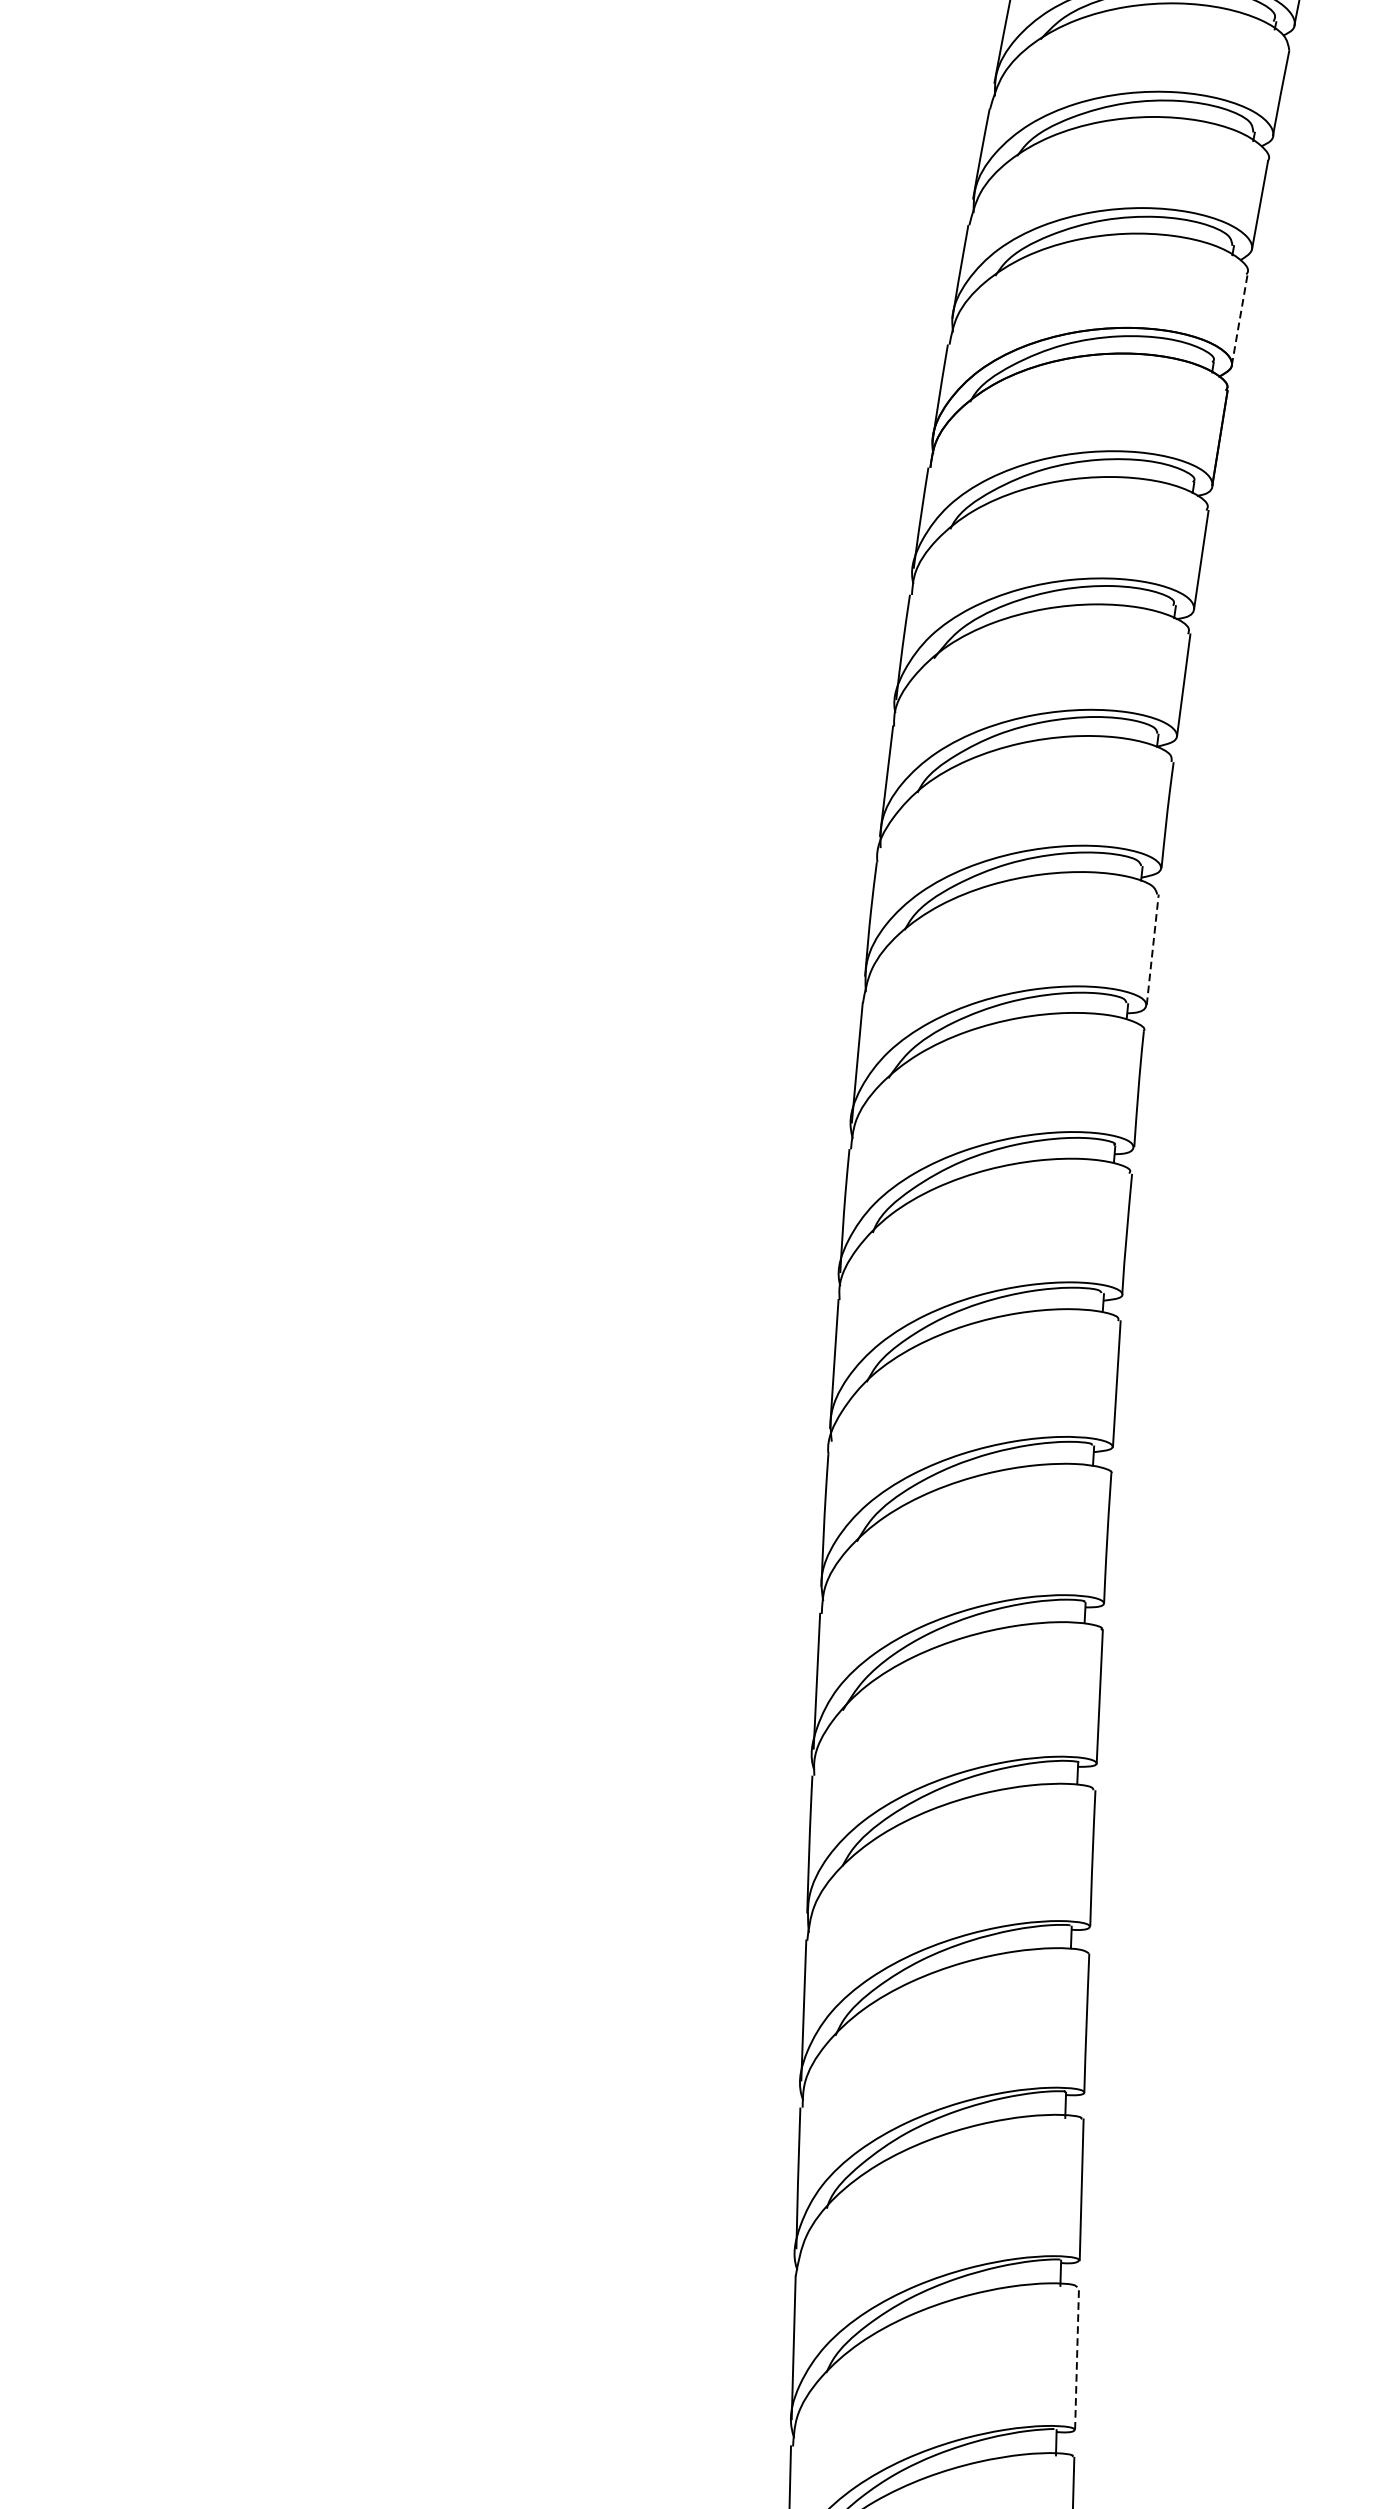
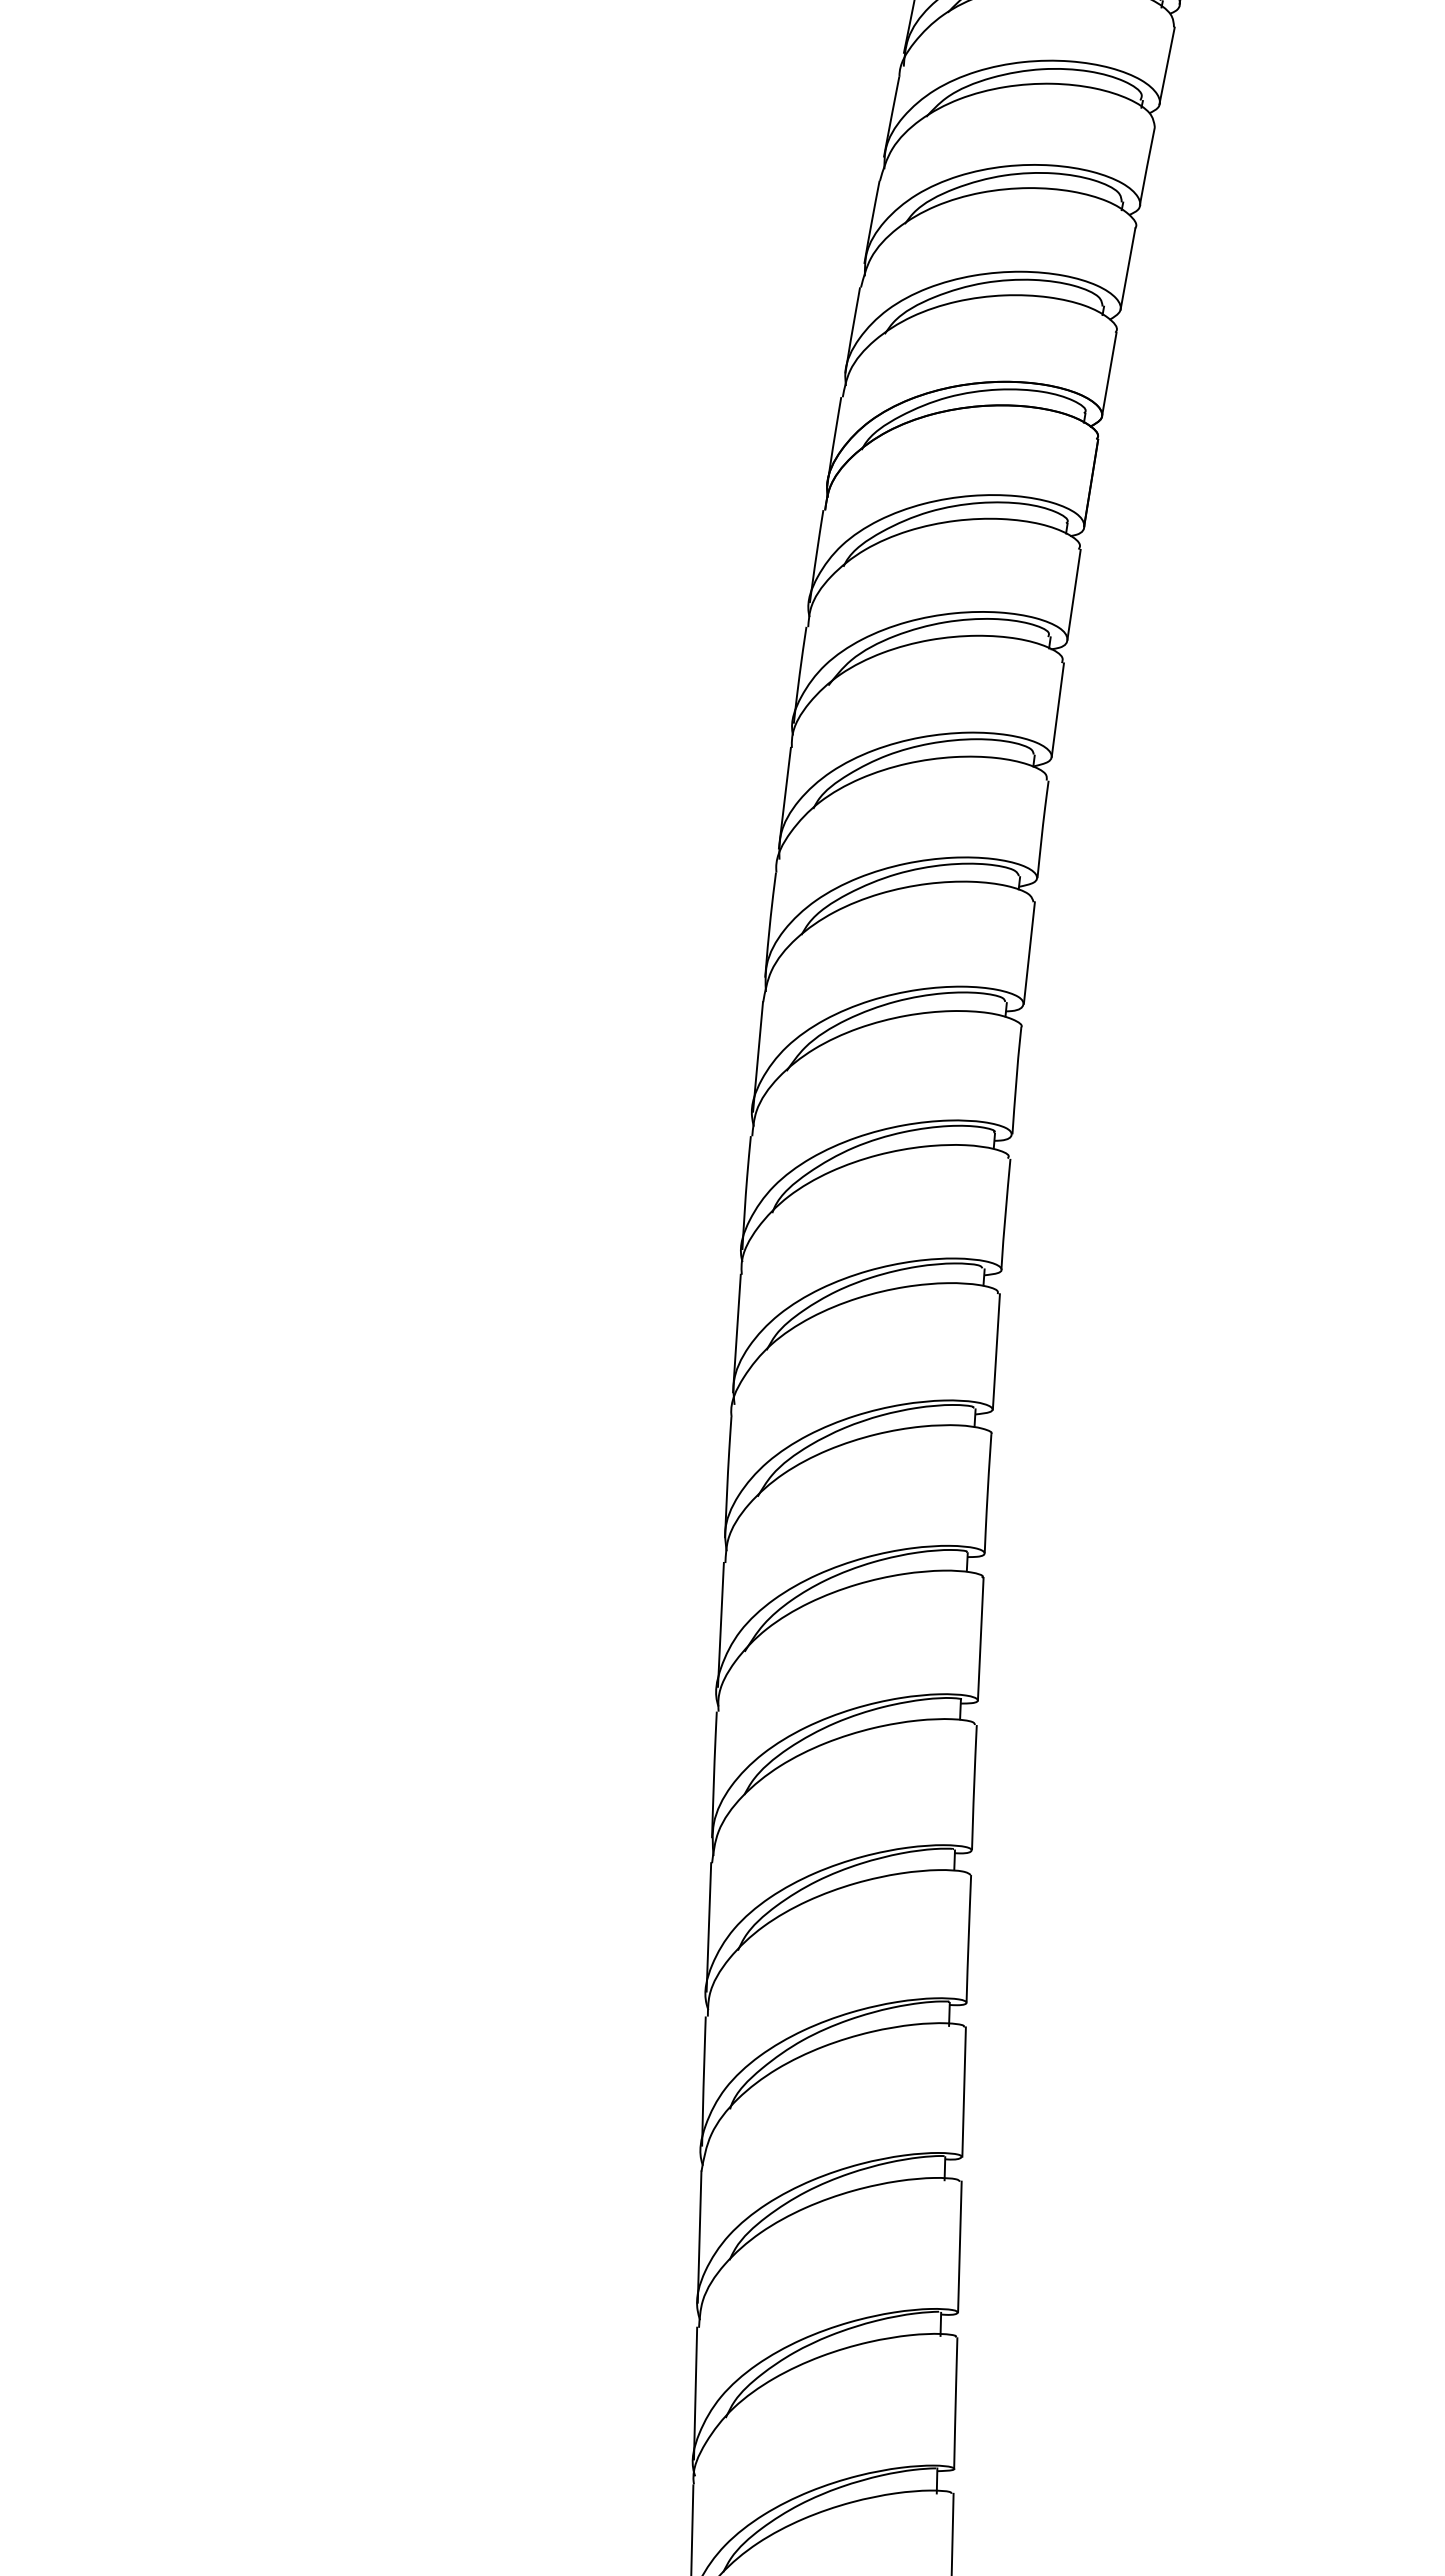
line: (1239, 319) -> (1109, 374), dashed -> solid
line: (1152, 949) -> (1029, 952), dashed -> solid
line: (1076, 2357) -> (959, 2246), dashed -> solid

